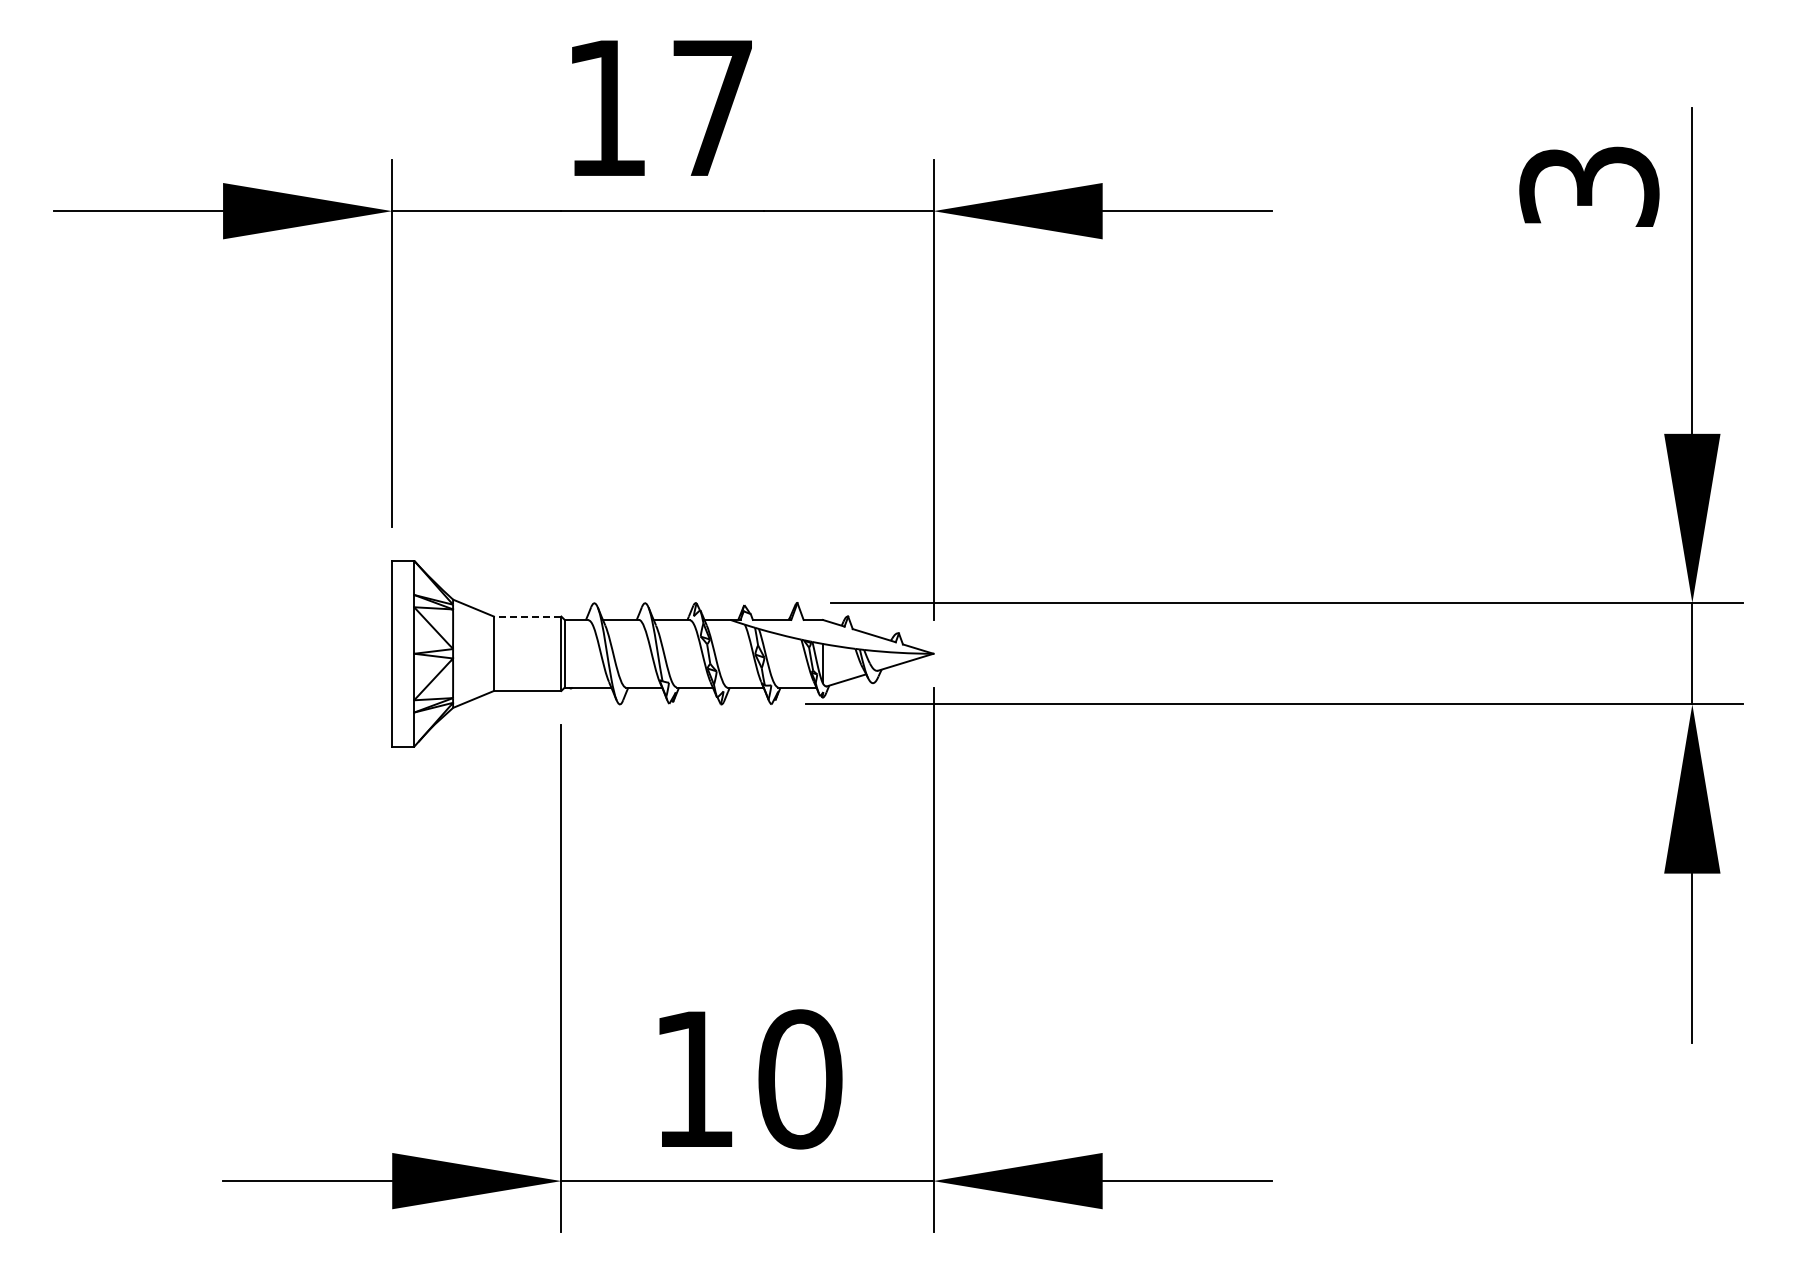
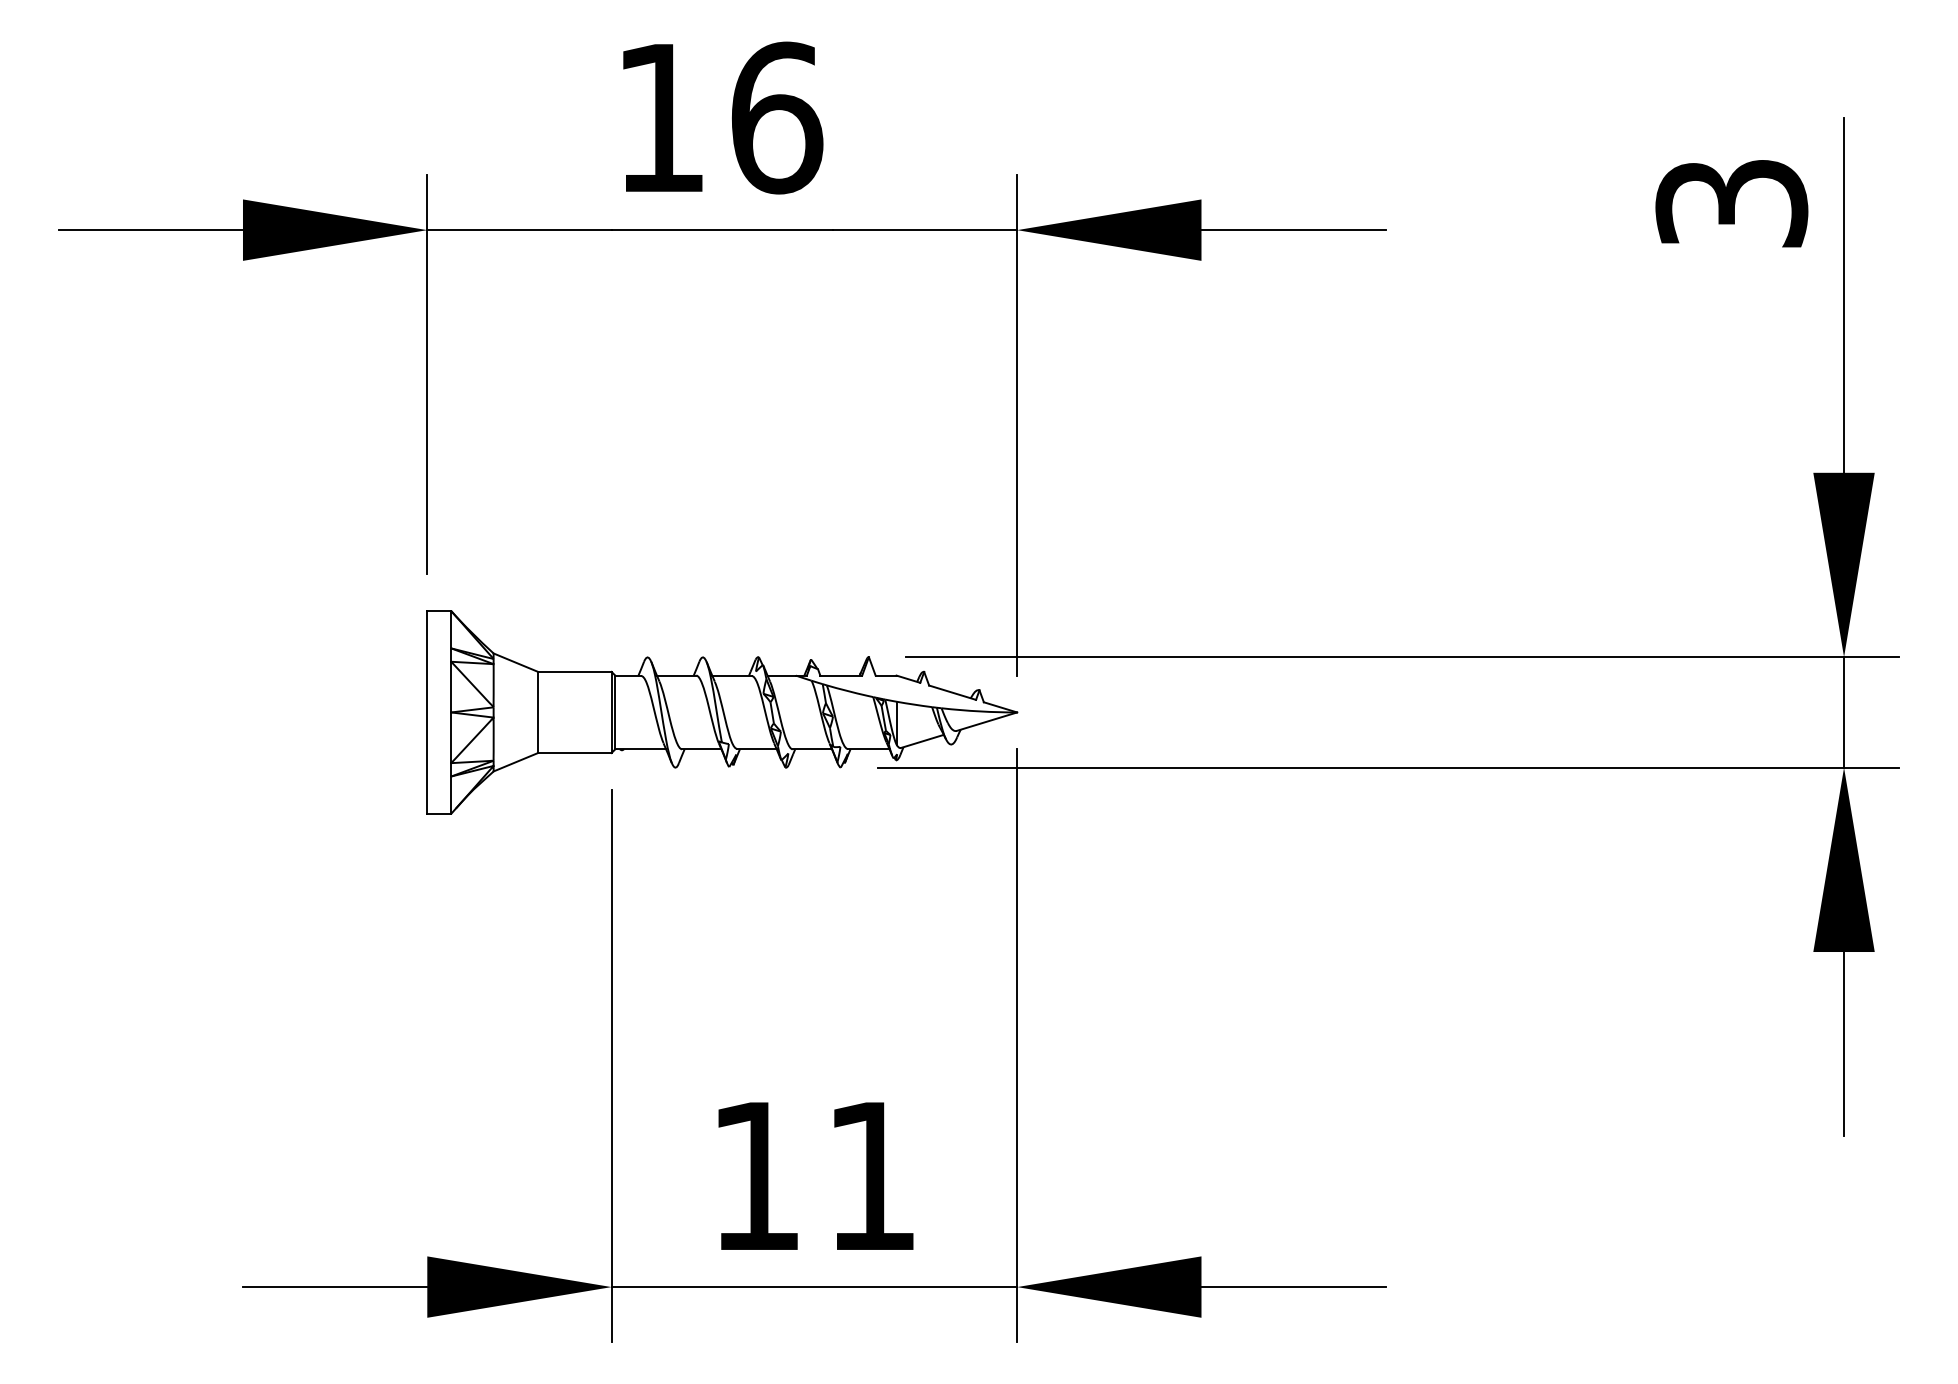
text: (713, 108) -> (777, 118), 17 -> 16
line: (527, 616) -> (574, 671), dashed -> solid
text: (800, 1079) -> (872, 1176), 10 -> 11

